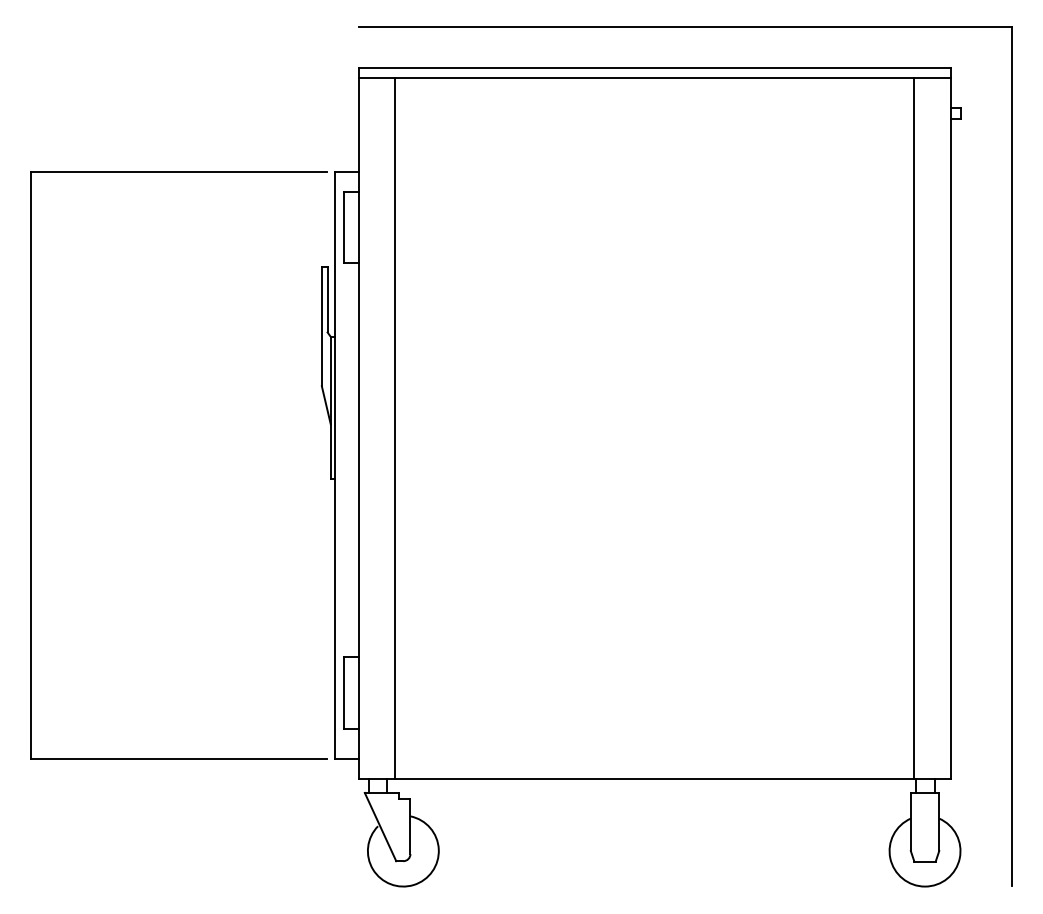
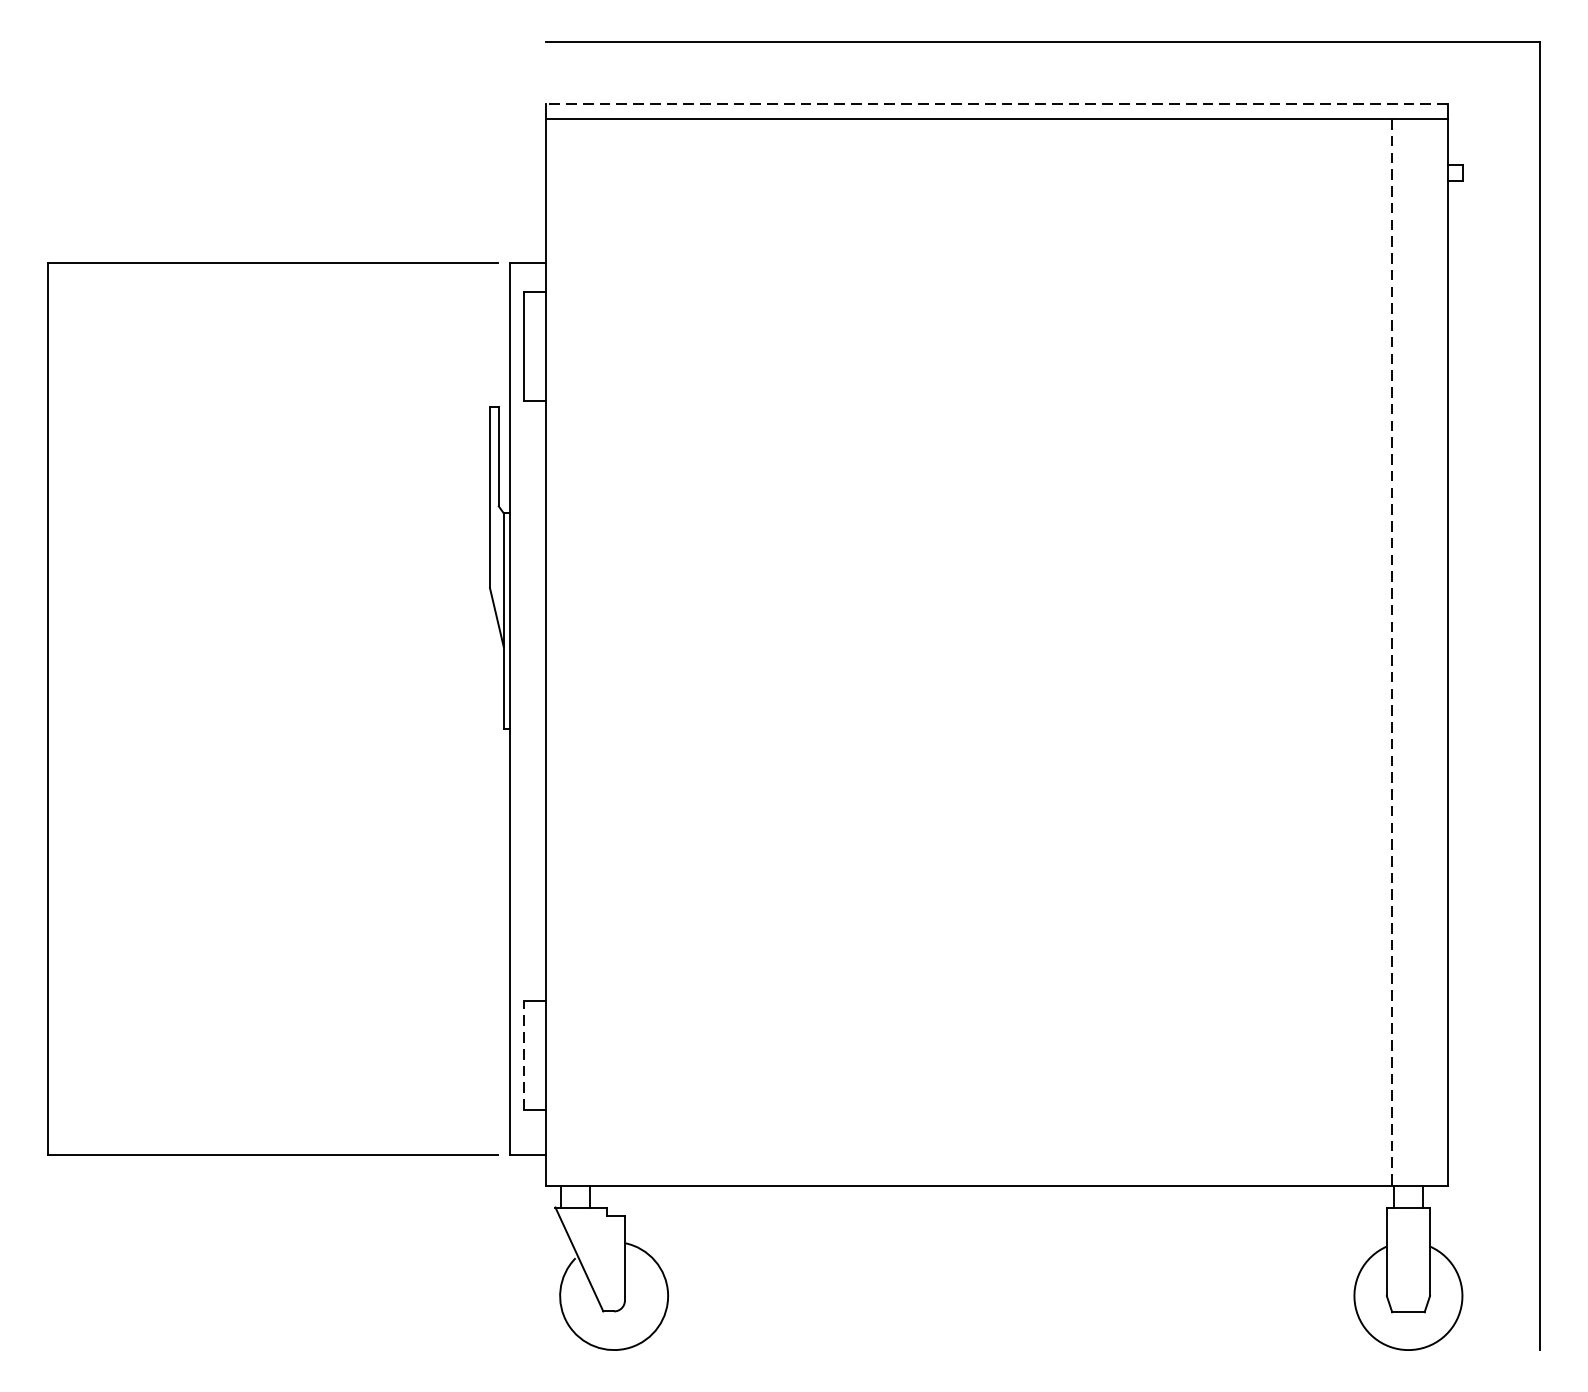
line: (654, 67) -> (996, 102), solid -> dashed
line: (395, 428) -> (602, 652), removed
line: (914, 428) -> (1392, 652), solid -> dashed
line: (344, 693) -> (524, 1056), solid -> dashed

